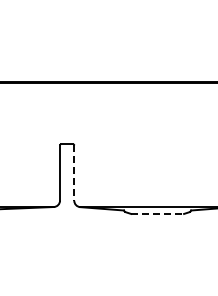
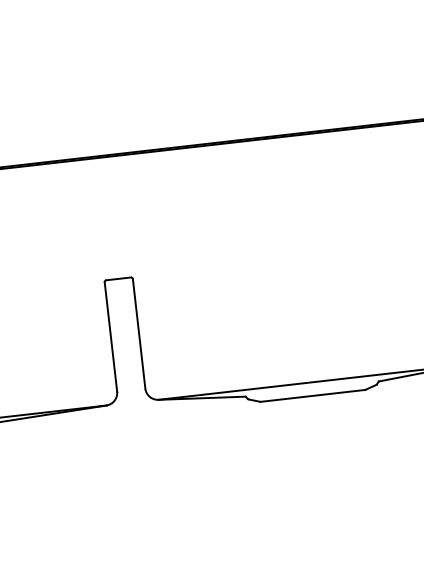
line: (74, 173) -> (139, 334), dashed -> solid
line: (157, 213) -> (312, 395), dashed -> solid

